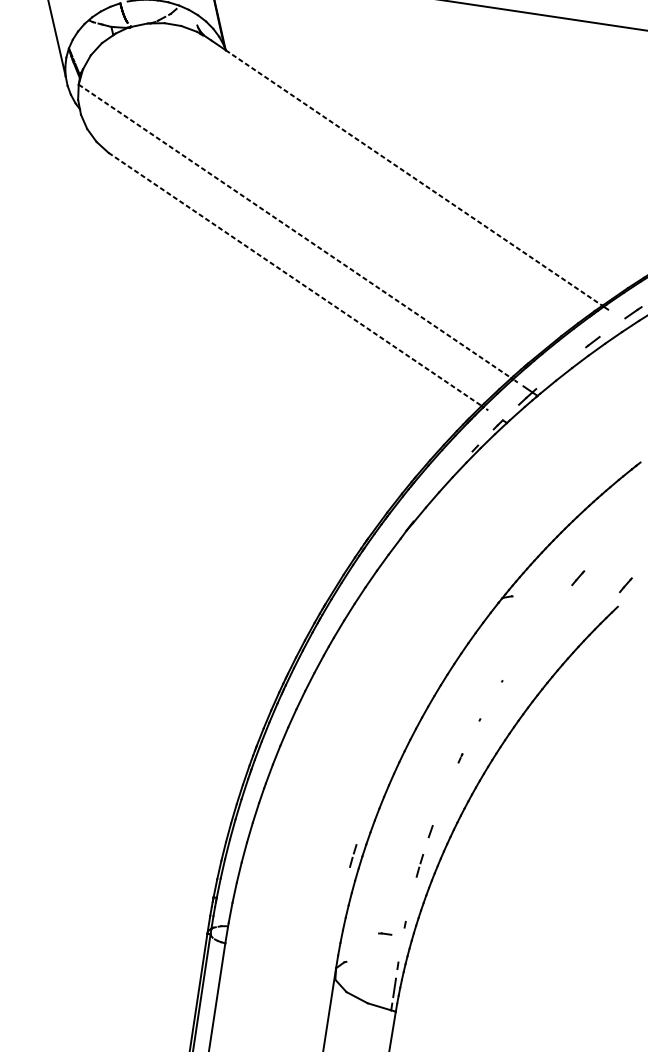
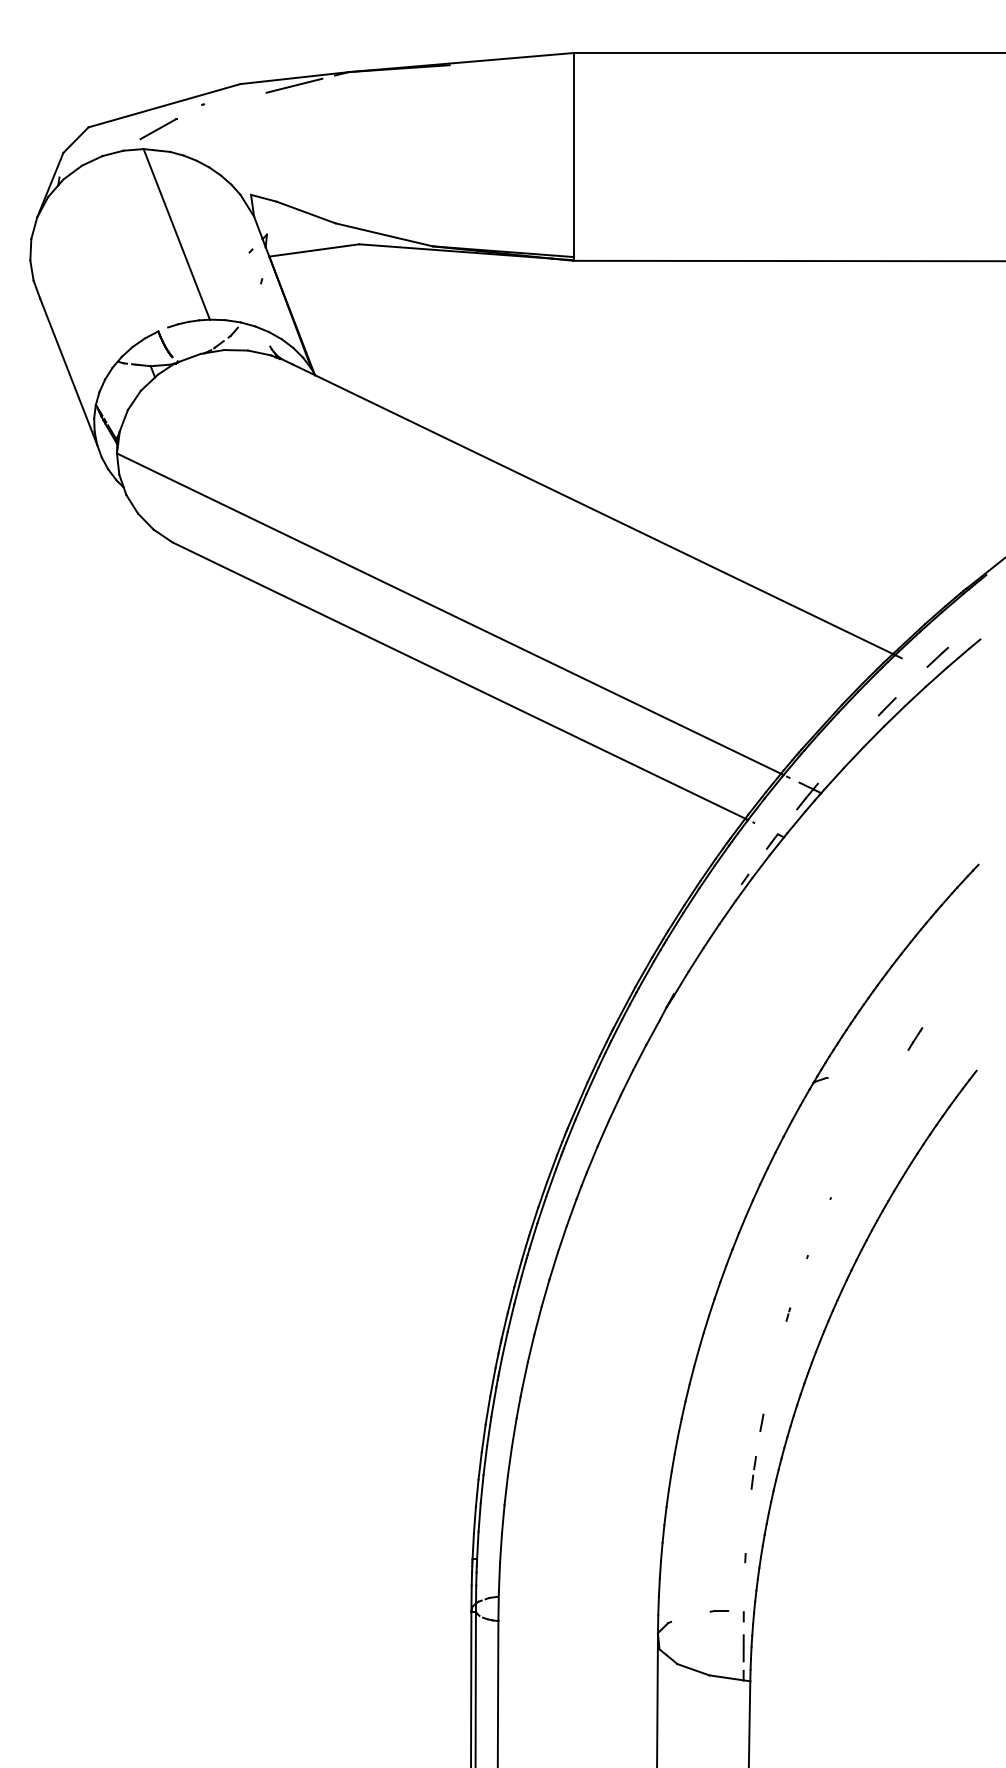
line: (414, 177) -> (604, 514), dashed -> solid
line: (295, 231) -> (449, 613), dashed -> solid
line: (295, 279) -> (459, 680), dashed -> solid
line: (626, 584) -> (983, 1038), removed
line: (352, 857) -> (658, 1474), removed
line: (385, 934) -> (719, 1611), moved

